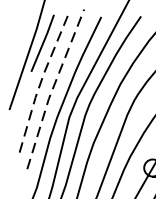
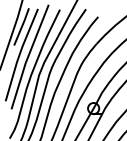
line: (39, 85) -> (19, 54), dashed -> solid
line: (53, 88) -> (28, 56), dashed -> solid

